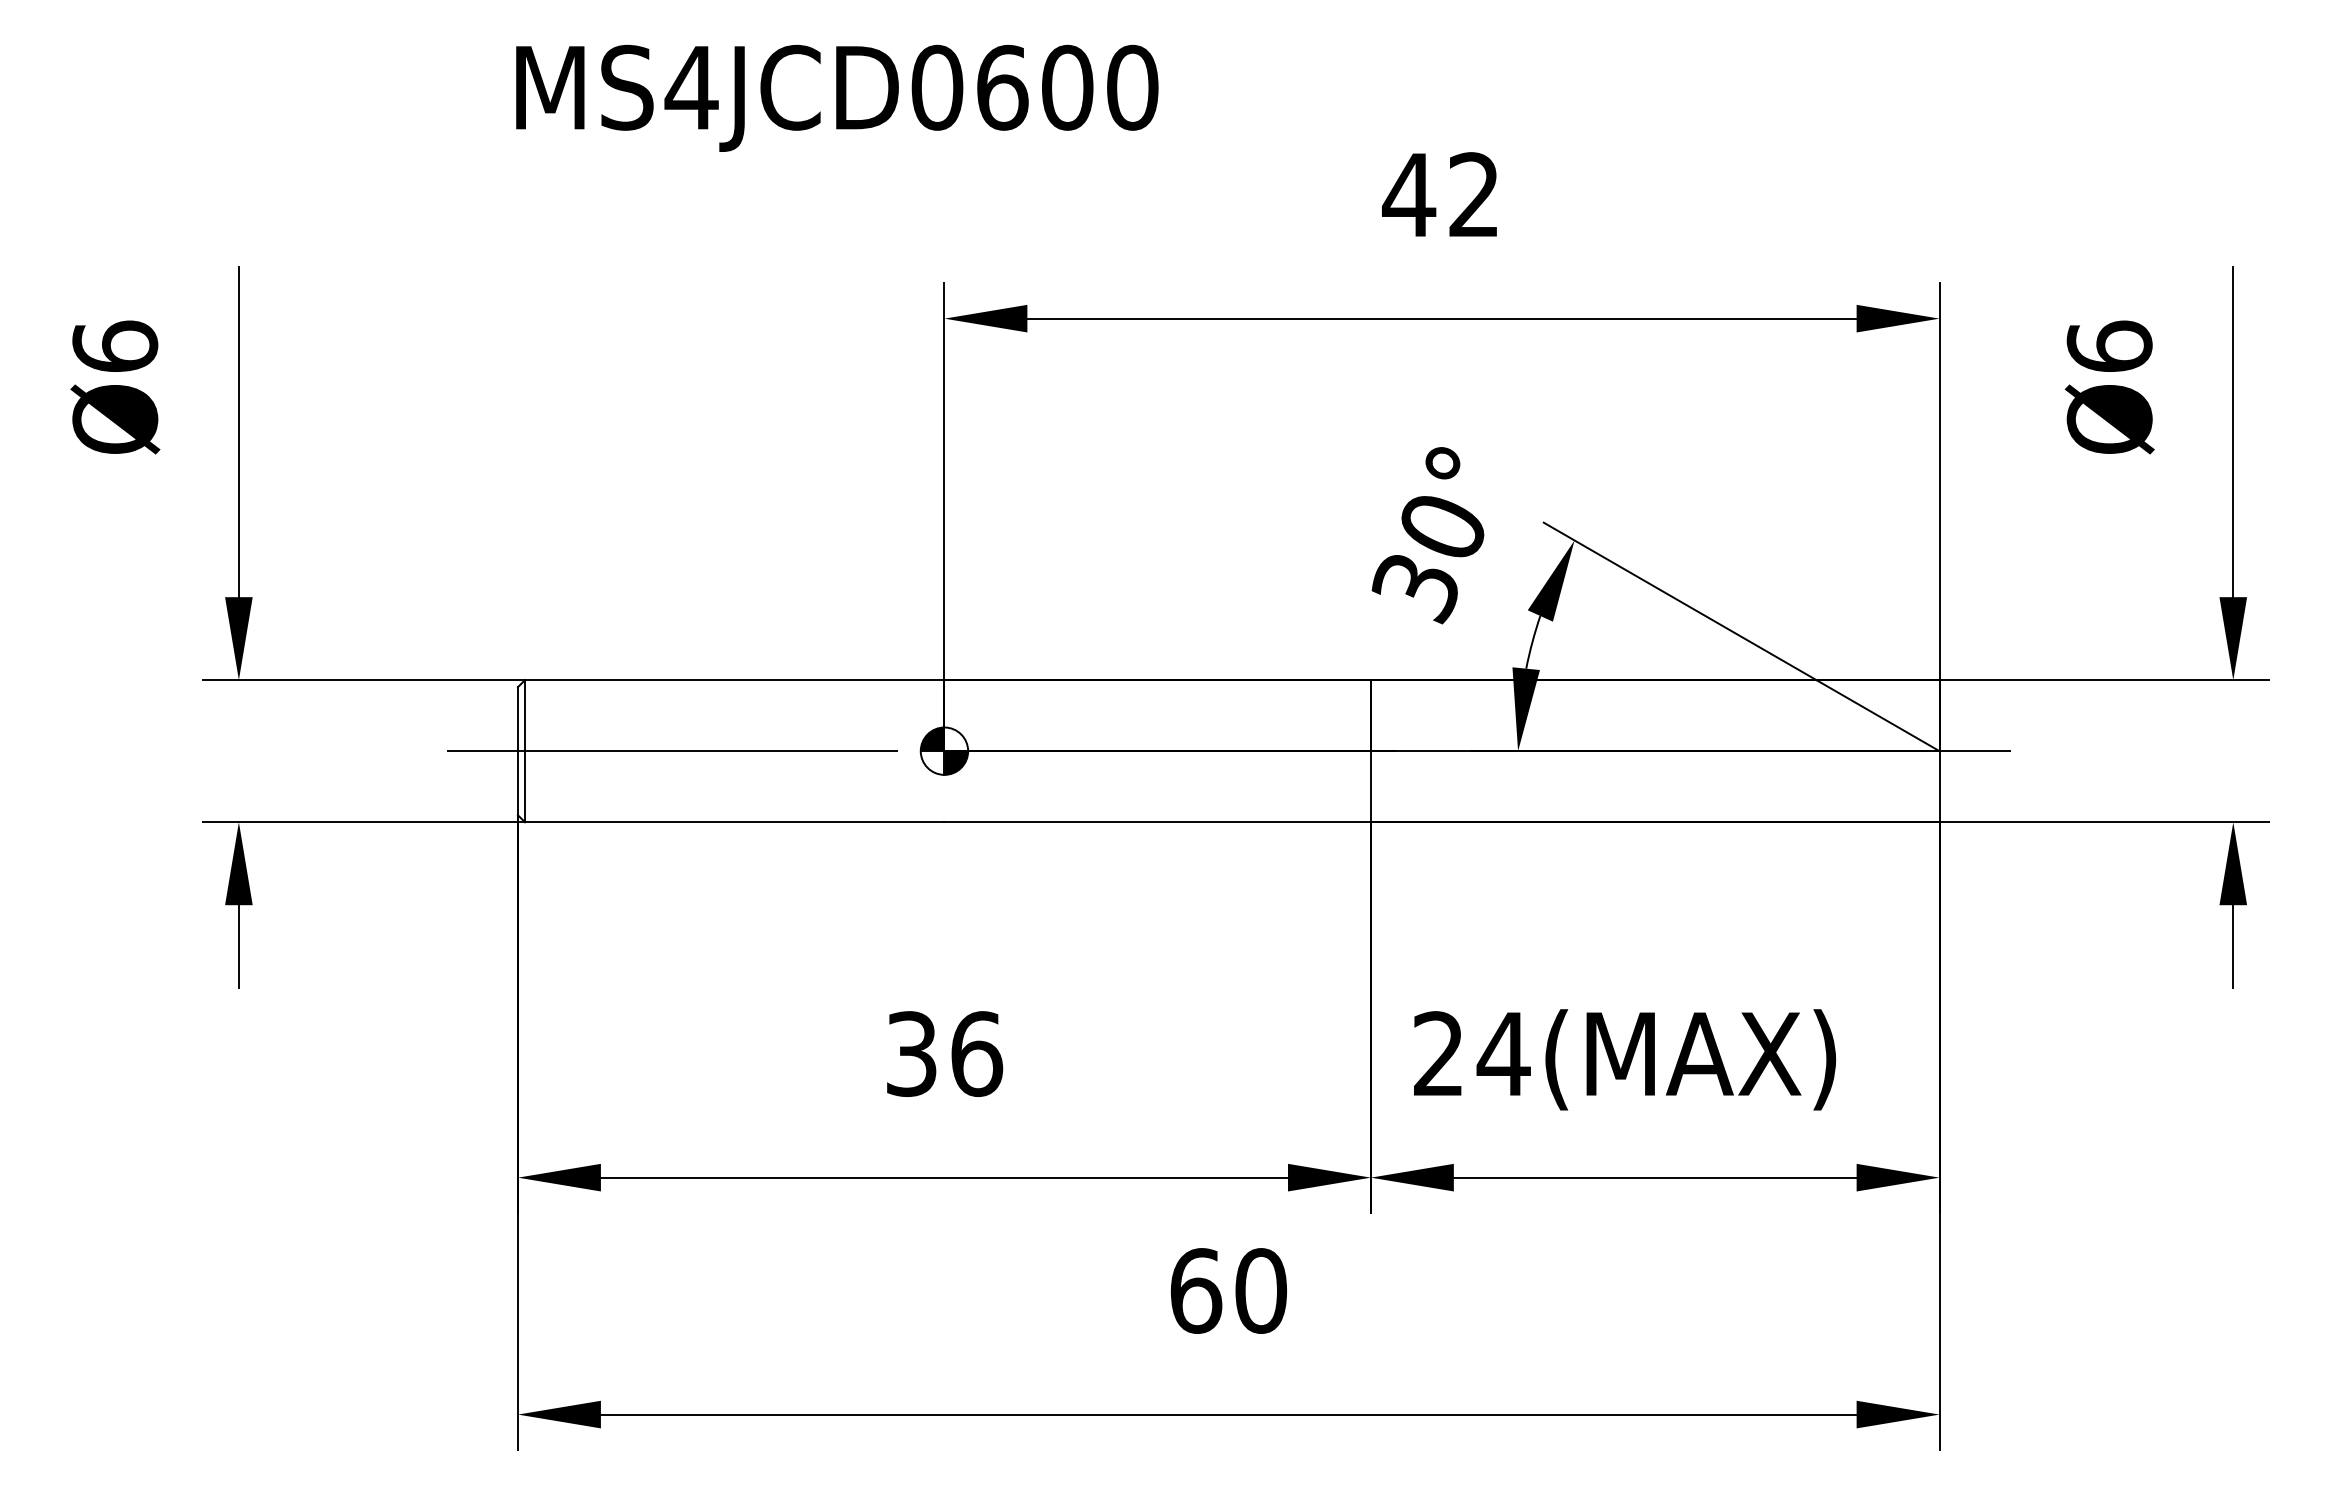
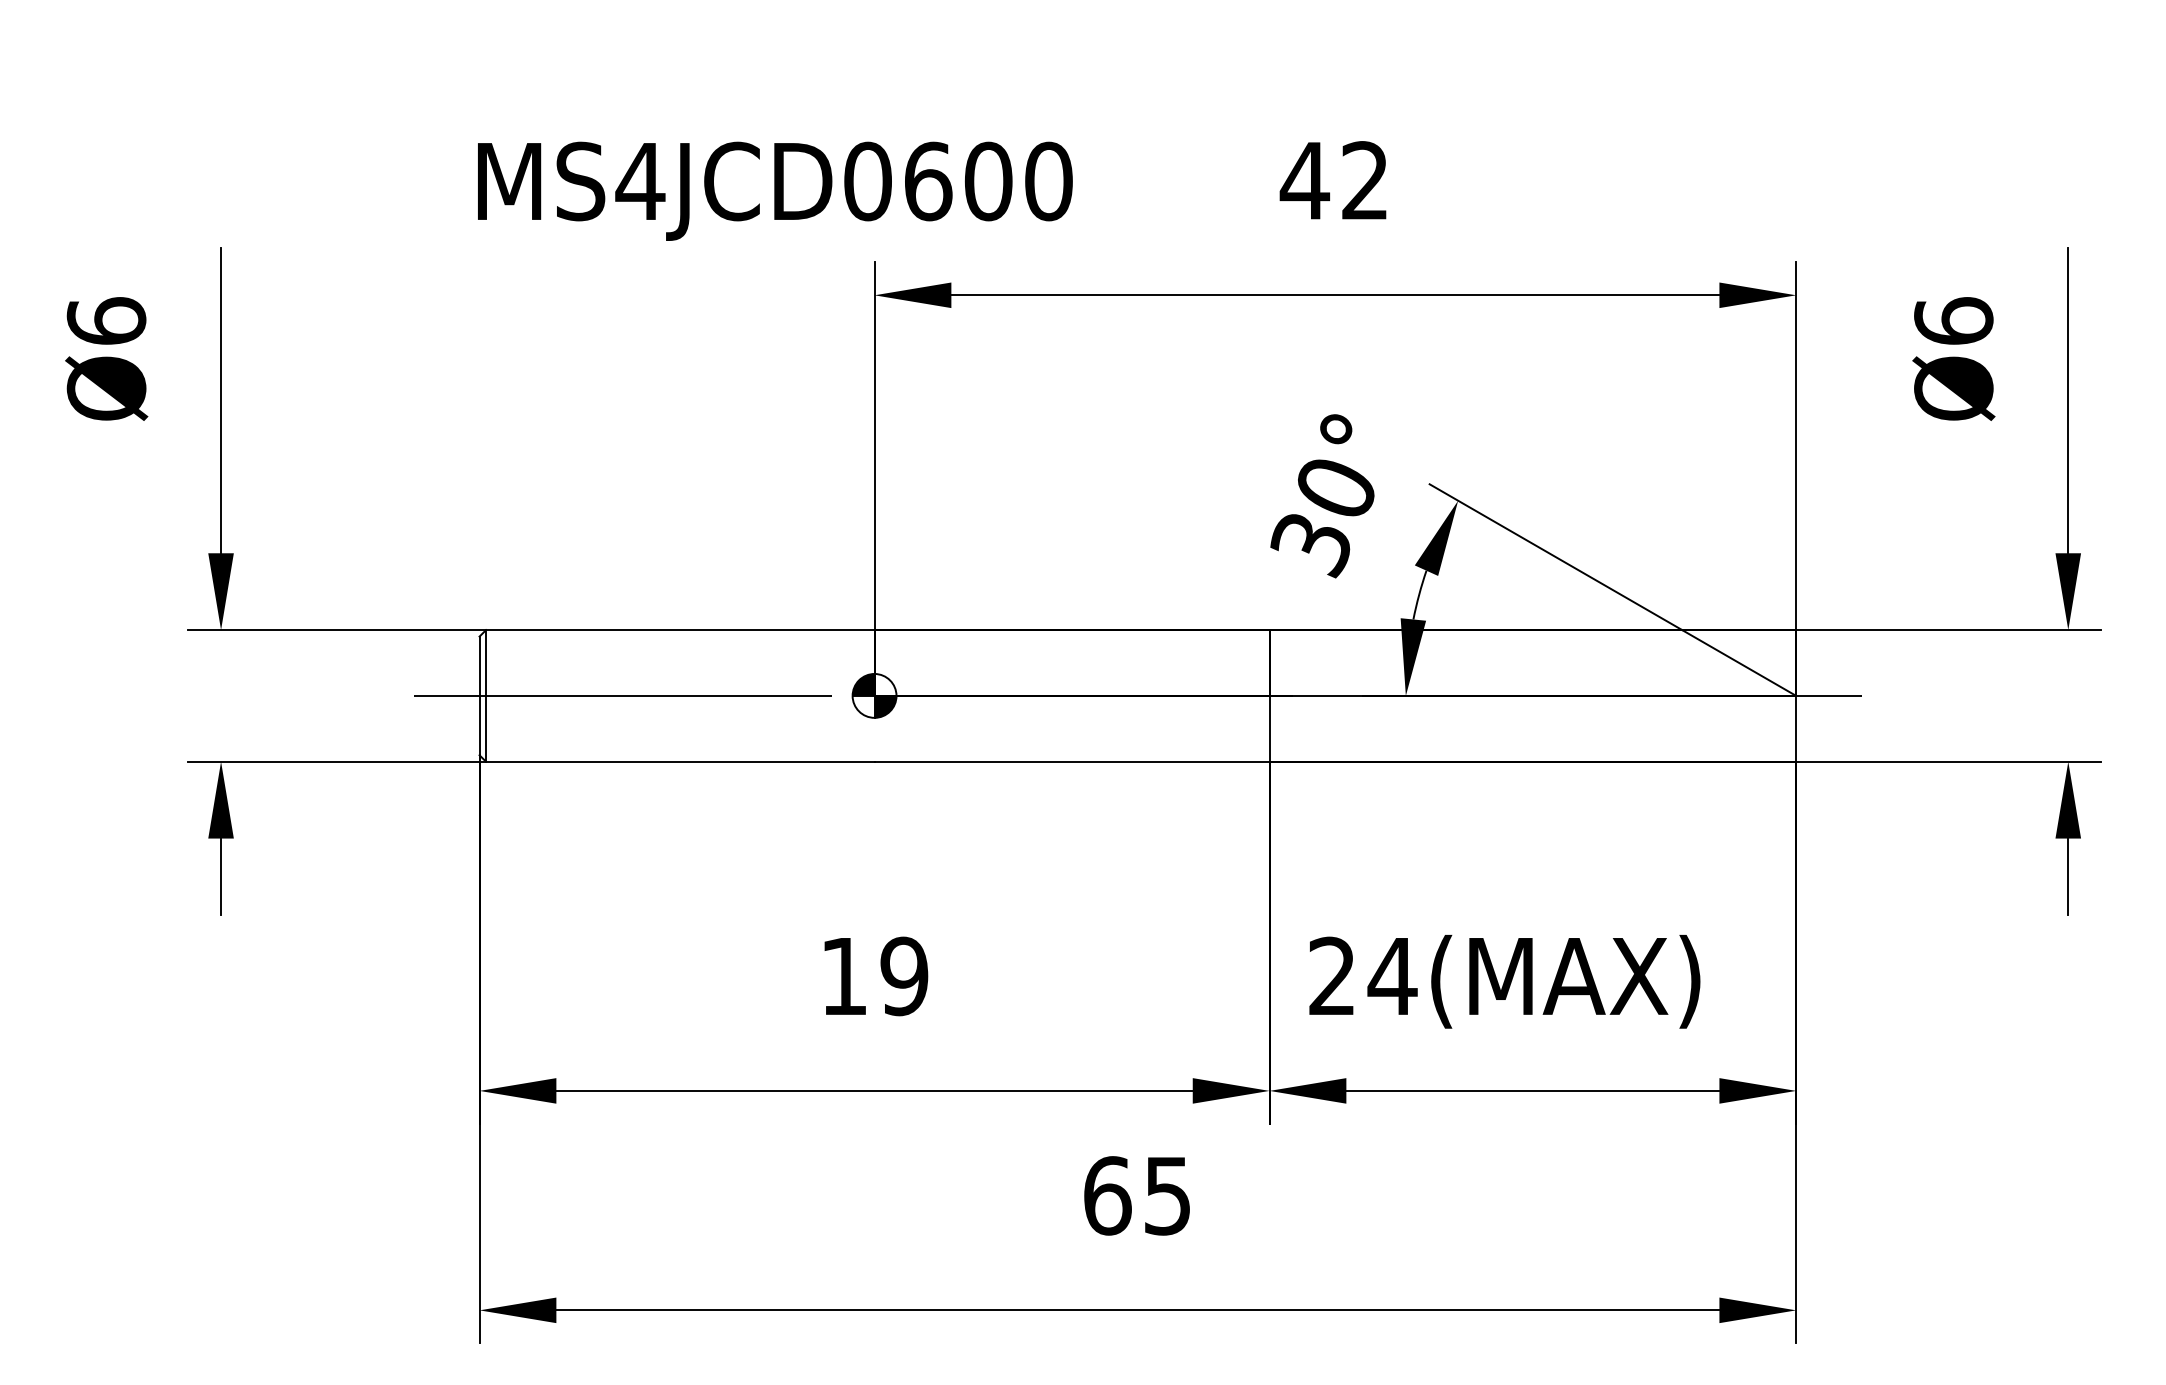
text: (837, 97) -> (775, 190), moved
text: (945, 1054) -> (875, 976), 36 -> 19
text: (1260, 1290) -> (1167, 1195), 60 -> 65

